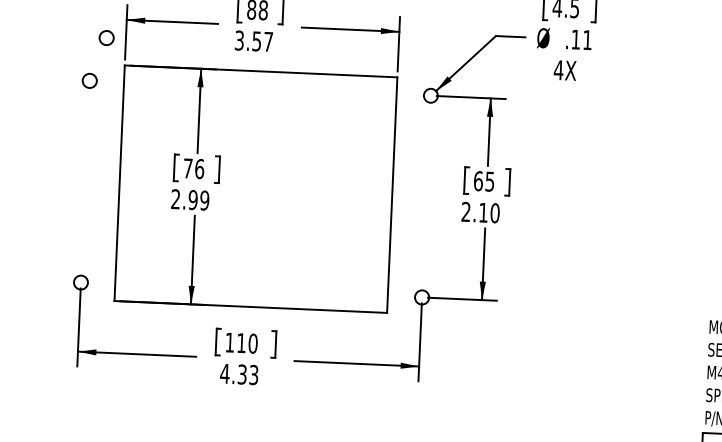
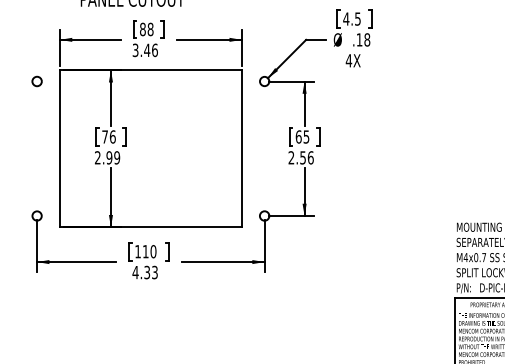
circle: (105, 38) -> (46, 52), removed
text: (587, 39) -> (367, 39), .11 -> .18
text: (261, 41) -> (150, 50), 3.57 -> 3.46
text: (488, 212) -> (306, 157), 2.10 -> 2.56

